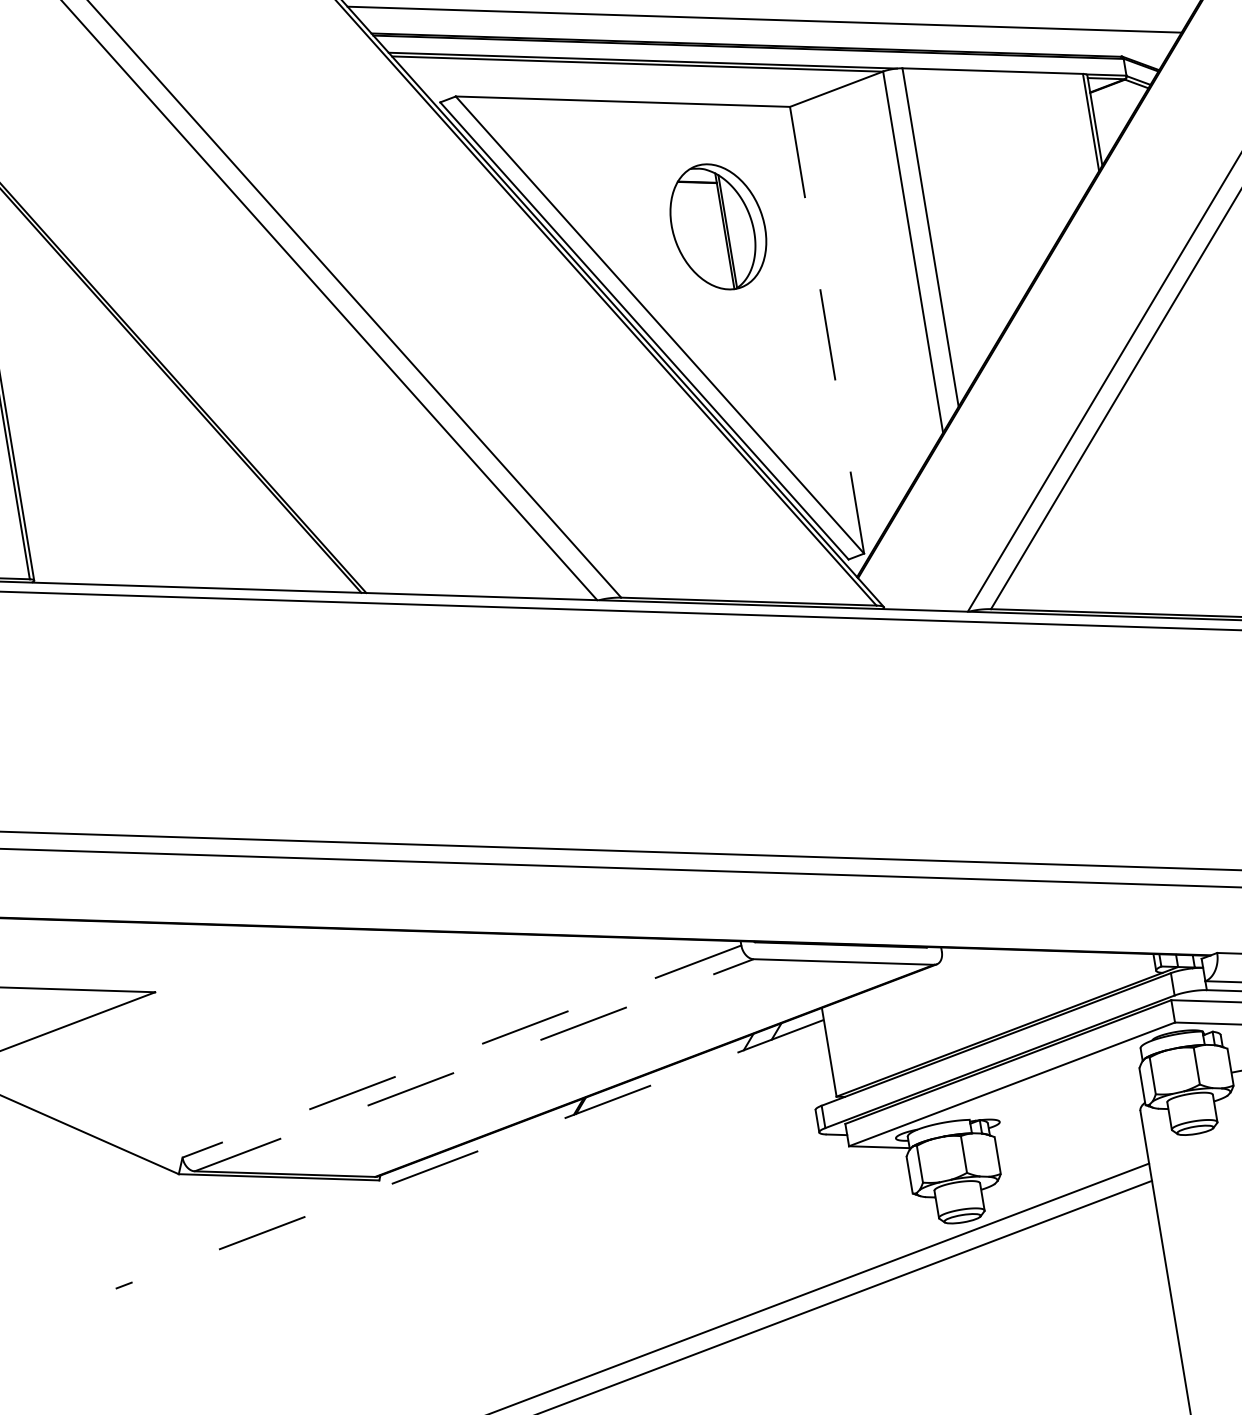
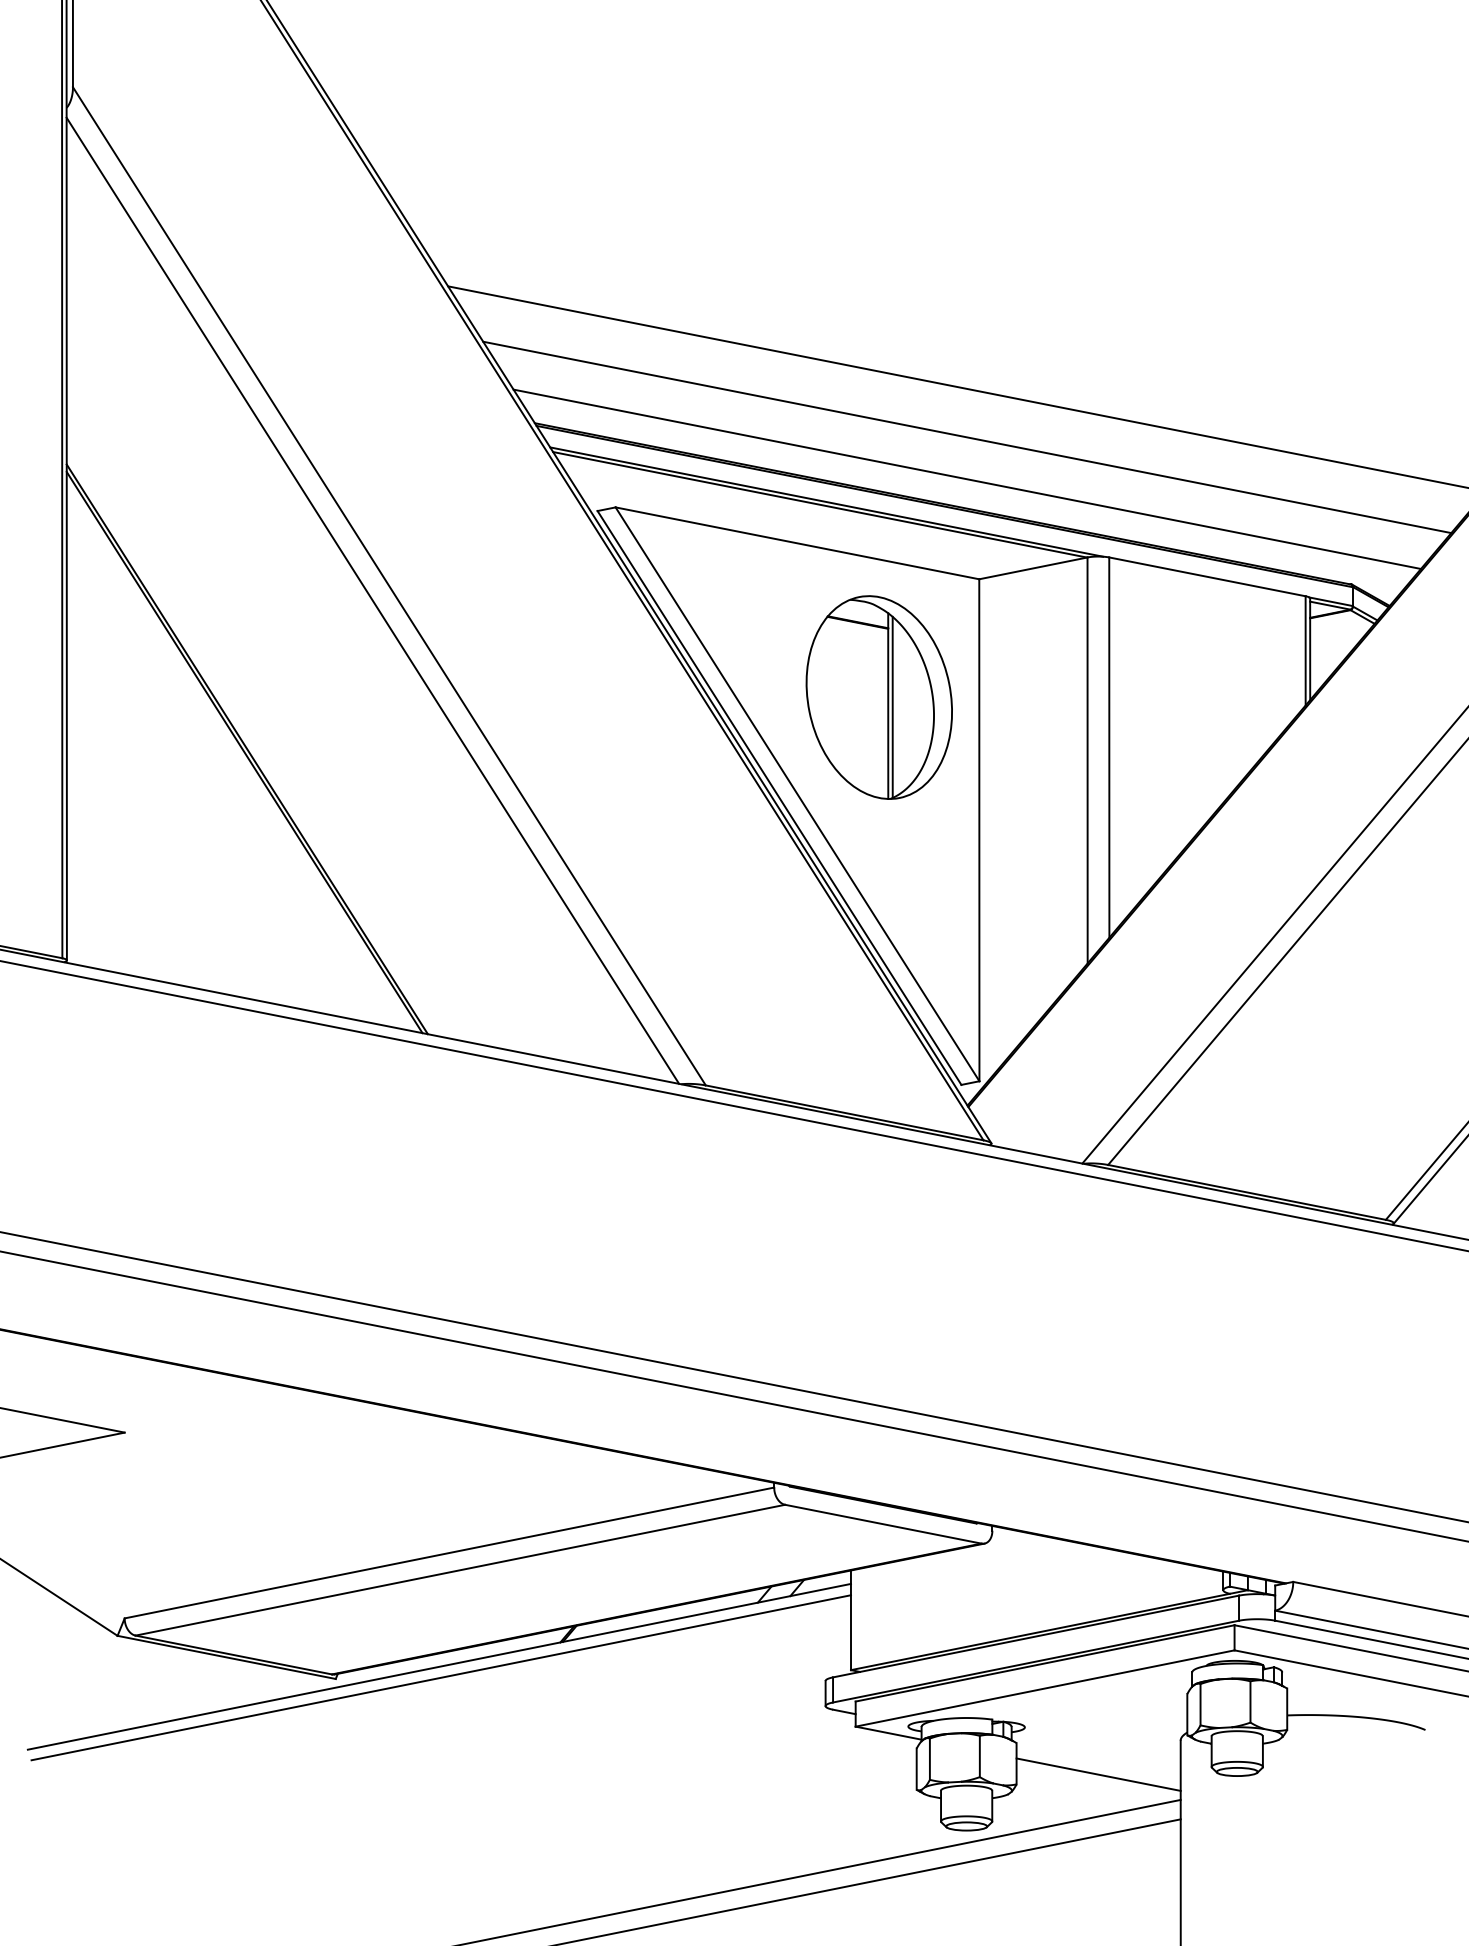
part: (717, 226) -> (878, 697), size x1.43
line: (827, 330) -> (979, 830), dashed -> solid
line: (461, 1052) -> (448, 1553), dashed -> solid
line: (474, 1065) -> (460, 1570), dashed -> solid
line: (1072, 1153) -> (1098, 1774), added
line: (469, 1154) -> (439, 1666), dashed -> solid
line: (472, 1163) -> (440, 1677), added

